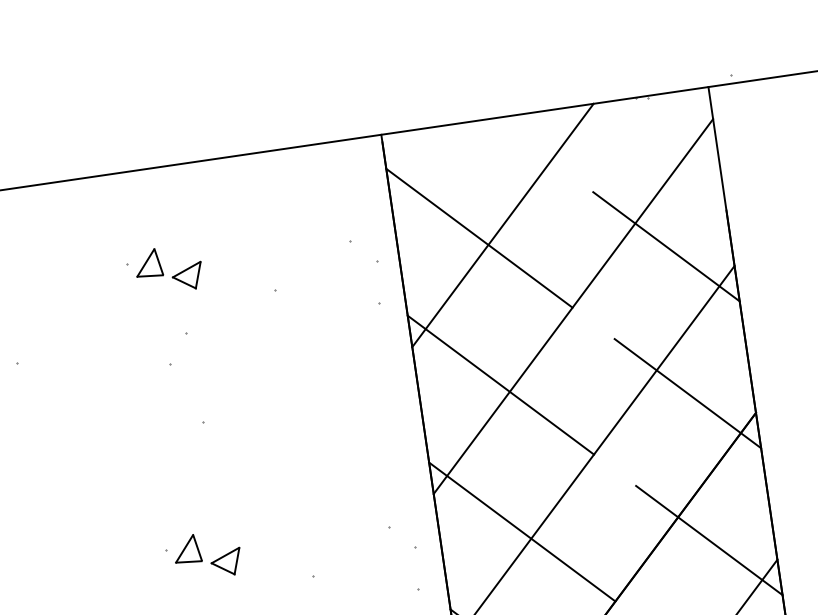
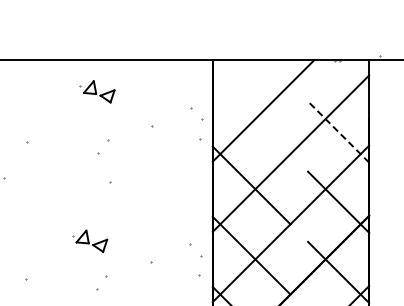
line: (479, 238) -> (251, 115), removed
line: (666, 245) -> (338, 131), solid -> dashed
part: (165, 269) -> (97, 91), moved
part: (204, 554) -> (90, 240), moved

